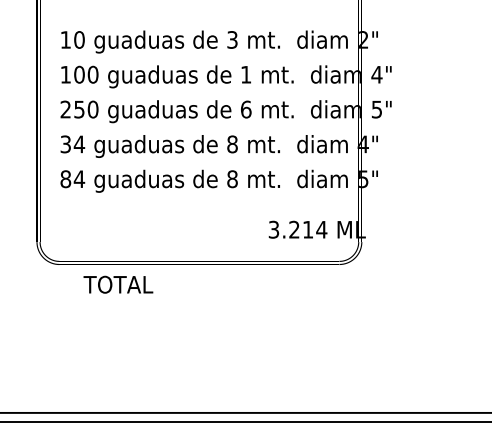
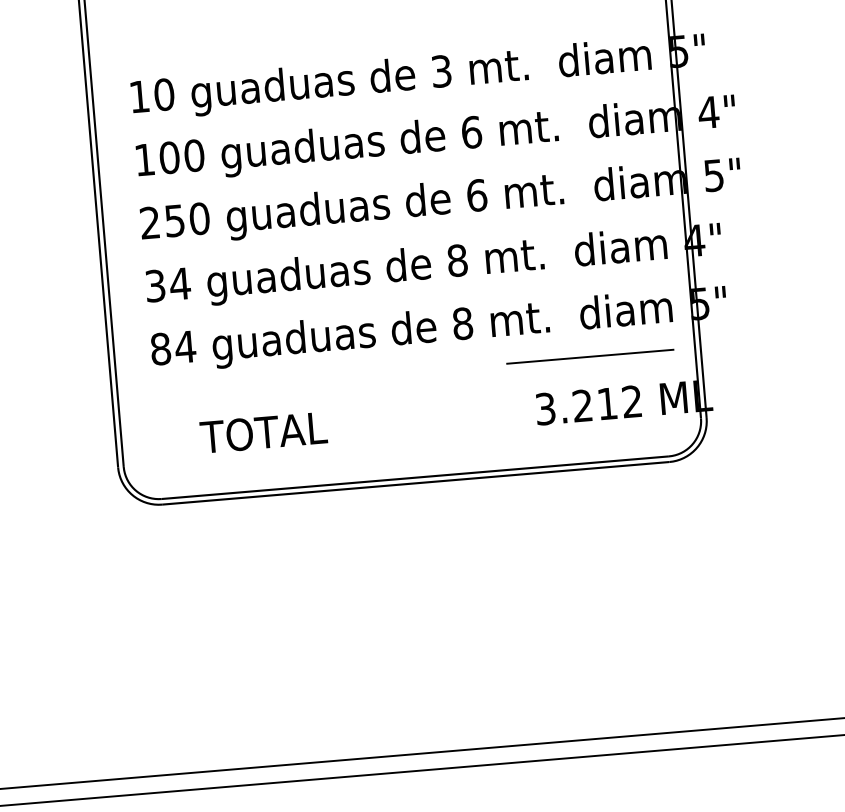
text: (363, 39) -> (678, 50), 2" -> 5"
text: (246, 74) -> (472, 131), 1 -> 6
line: (300, 203) -> (589, 357), added
text: (321, 229) -> (631, 401), 3.214 -> 3.212
text: (118, 284) -> (263, 432), moved

